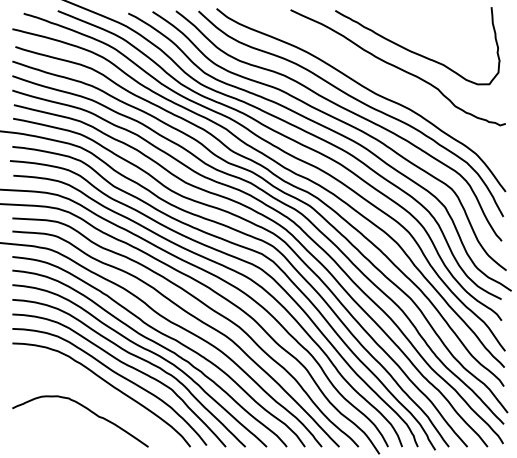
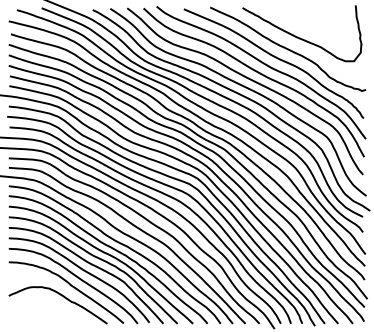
curve: (381, 80) -> (276, 58), added
curve: (98, 395) -> (71, 286), added

